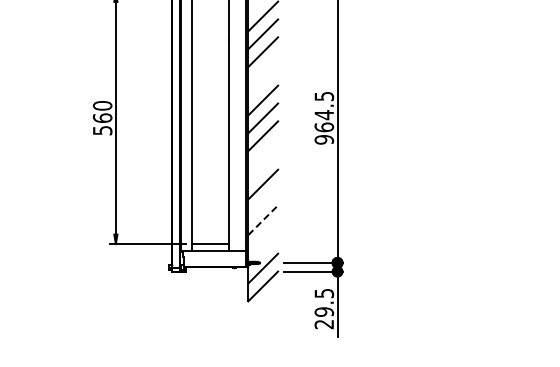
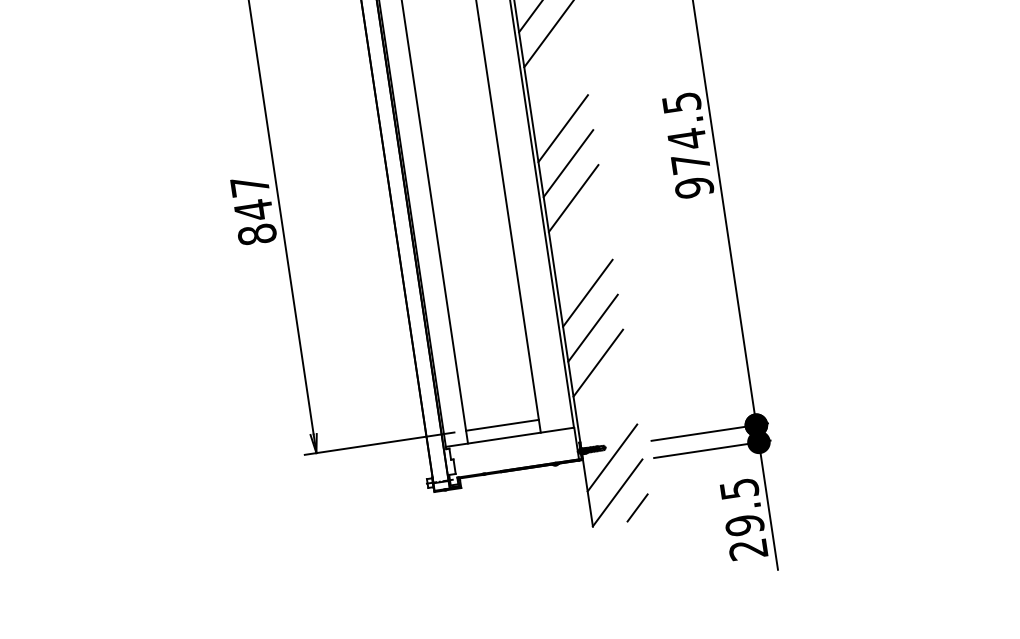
text: (102, 118) -> (253, 210), 560 -> 847
text: (324, 127) -> (691, 163), 964.5 -> 974.5
line: (263, 202) -> (593, 328), added
line: (263, 219) -> (598, 361), dashed -> solid
line: (272, 295) -> (638, 508), added

